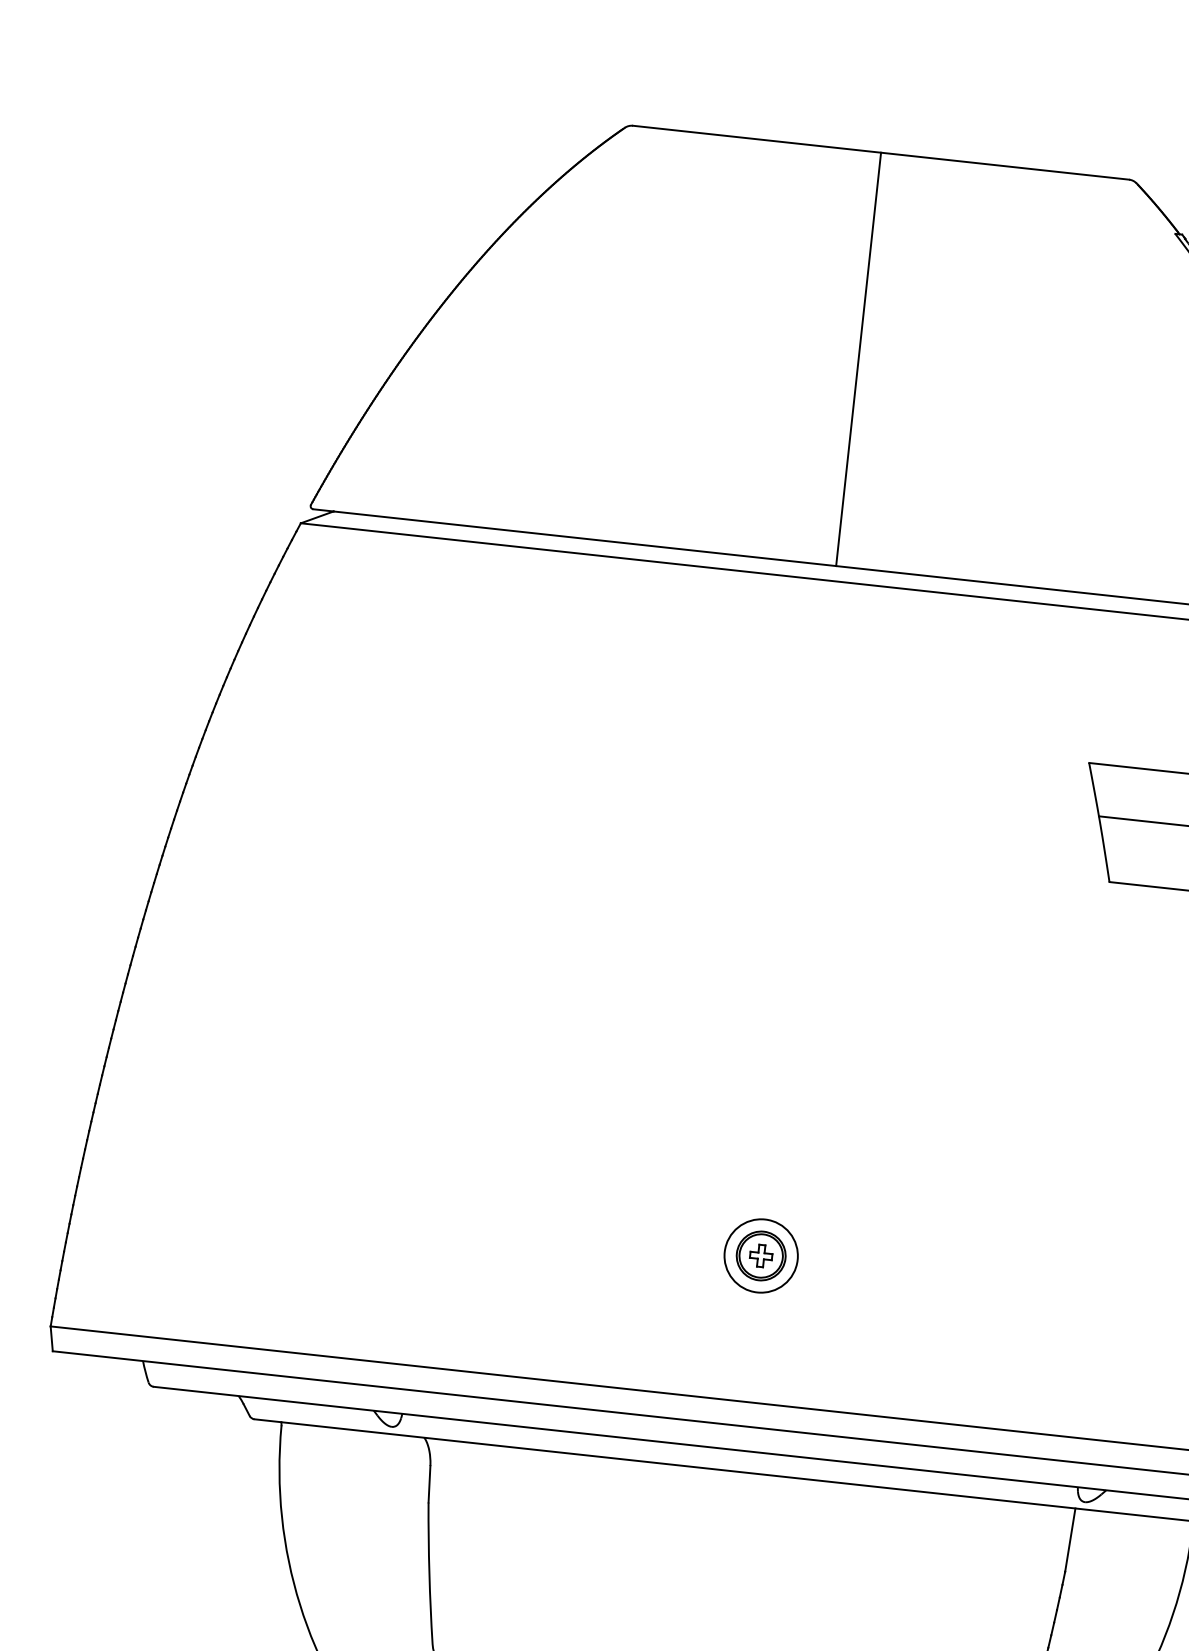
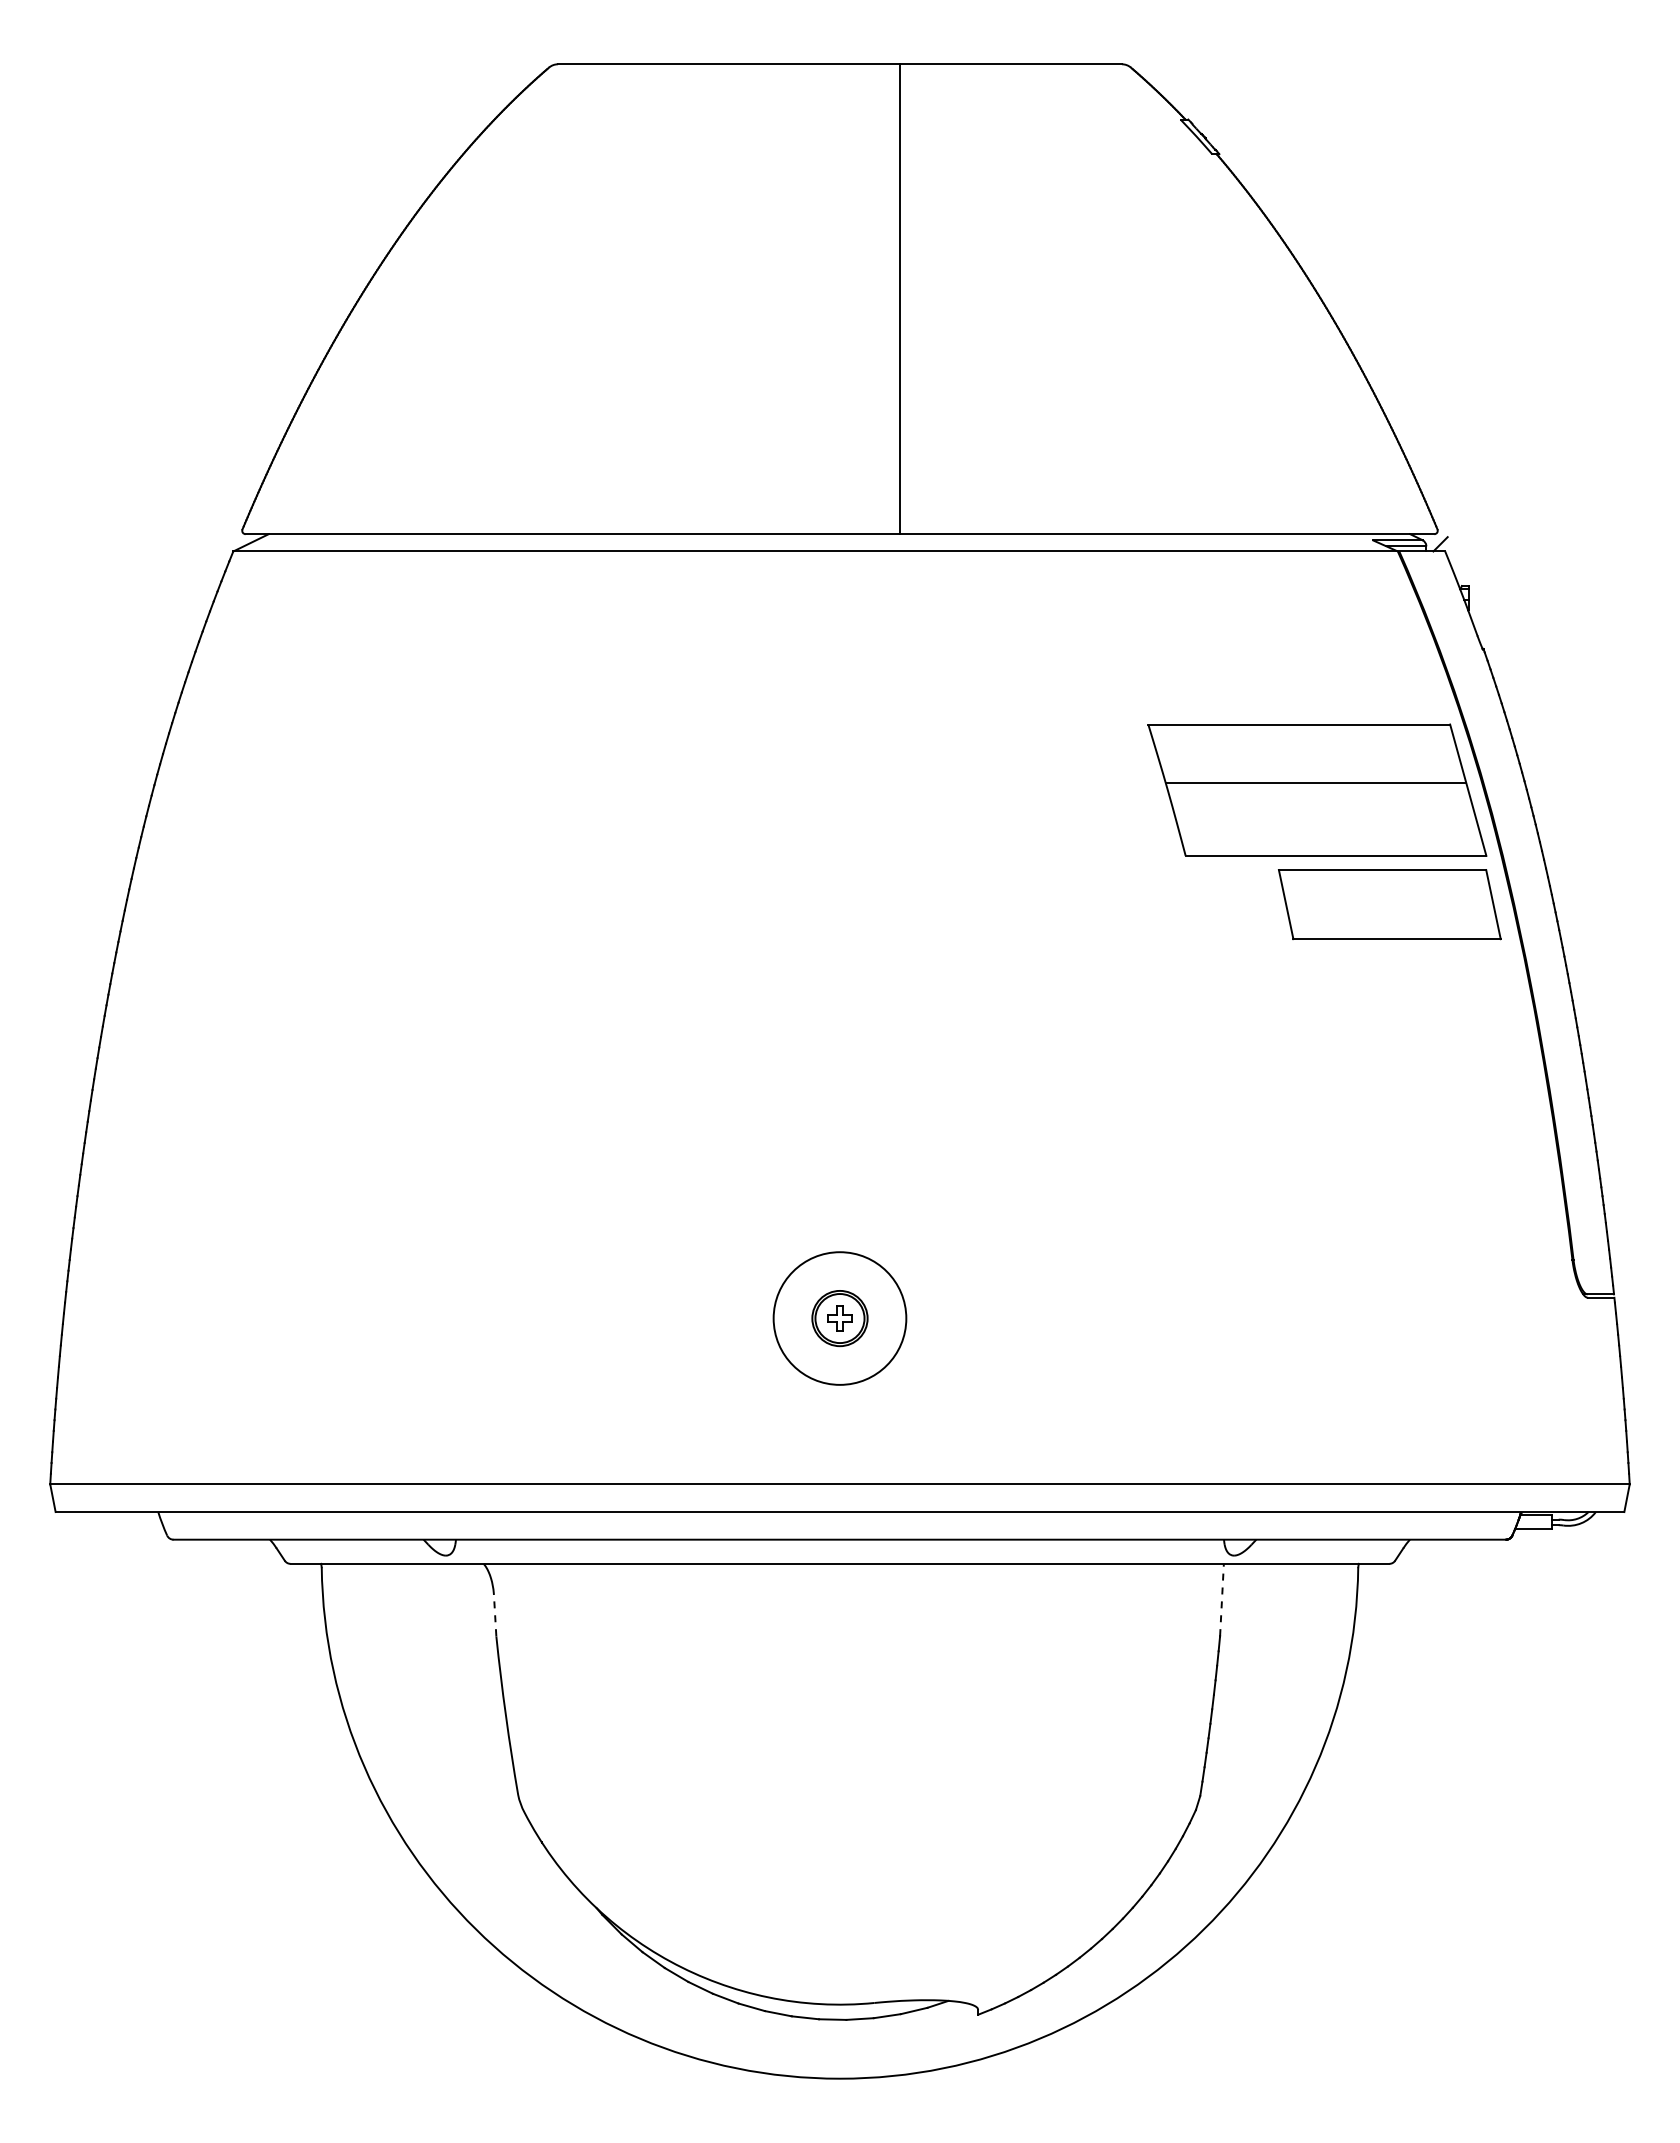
line: (858, 359) -> (899, 299), moved
circle: (760, 1255) -> (839, 1318), size x1.6
line: (429, 1484) -> (495, 1615), solid -> dashed
line: (1070, 1539) -> (1222, 1599), solid -> dashed

